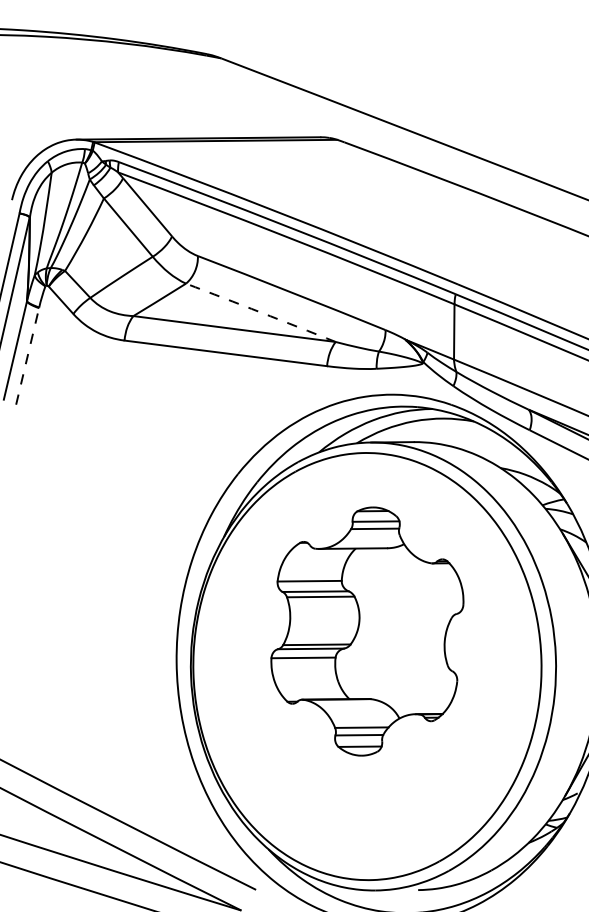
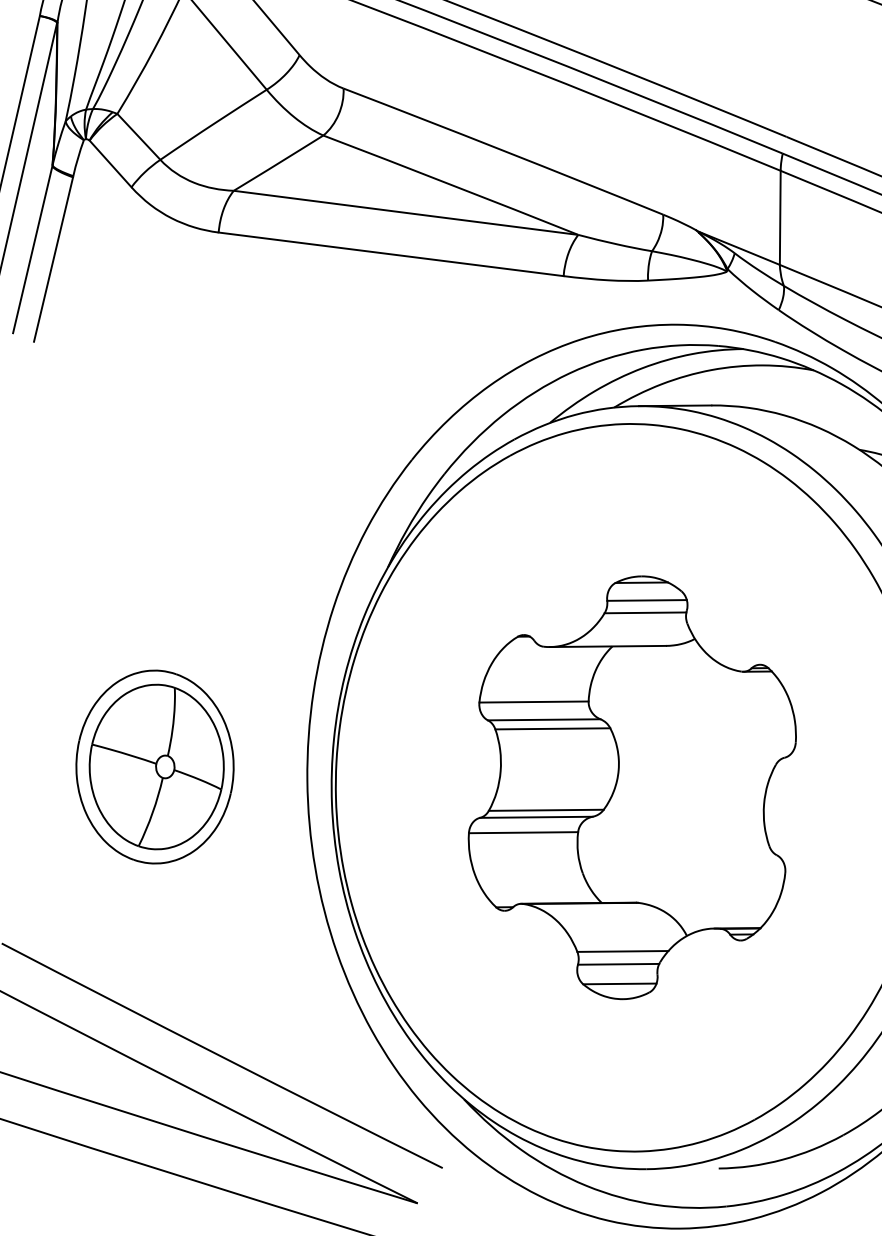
arc: (260, 312) -> (450, 184), dashed -> solid
line: (27, 356) -> (53, 259), dashed -> solid
part: (367, 631) -> (632, 787), moved
part: (87, 653) -> (155, 765), added

